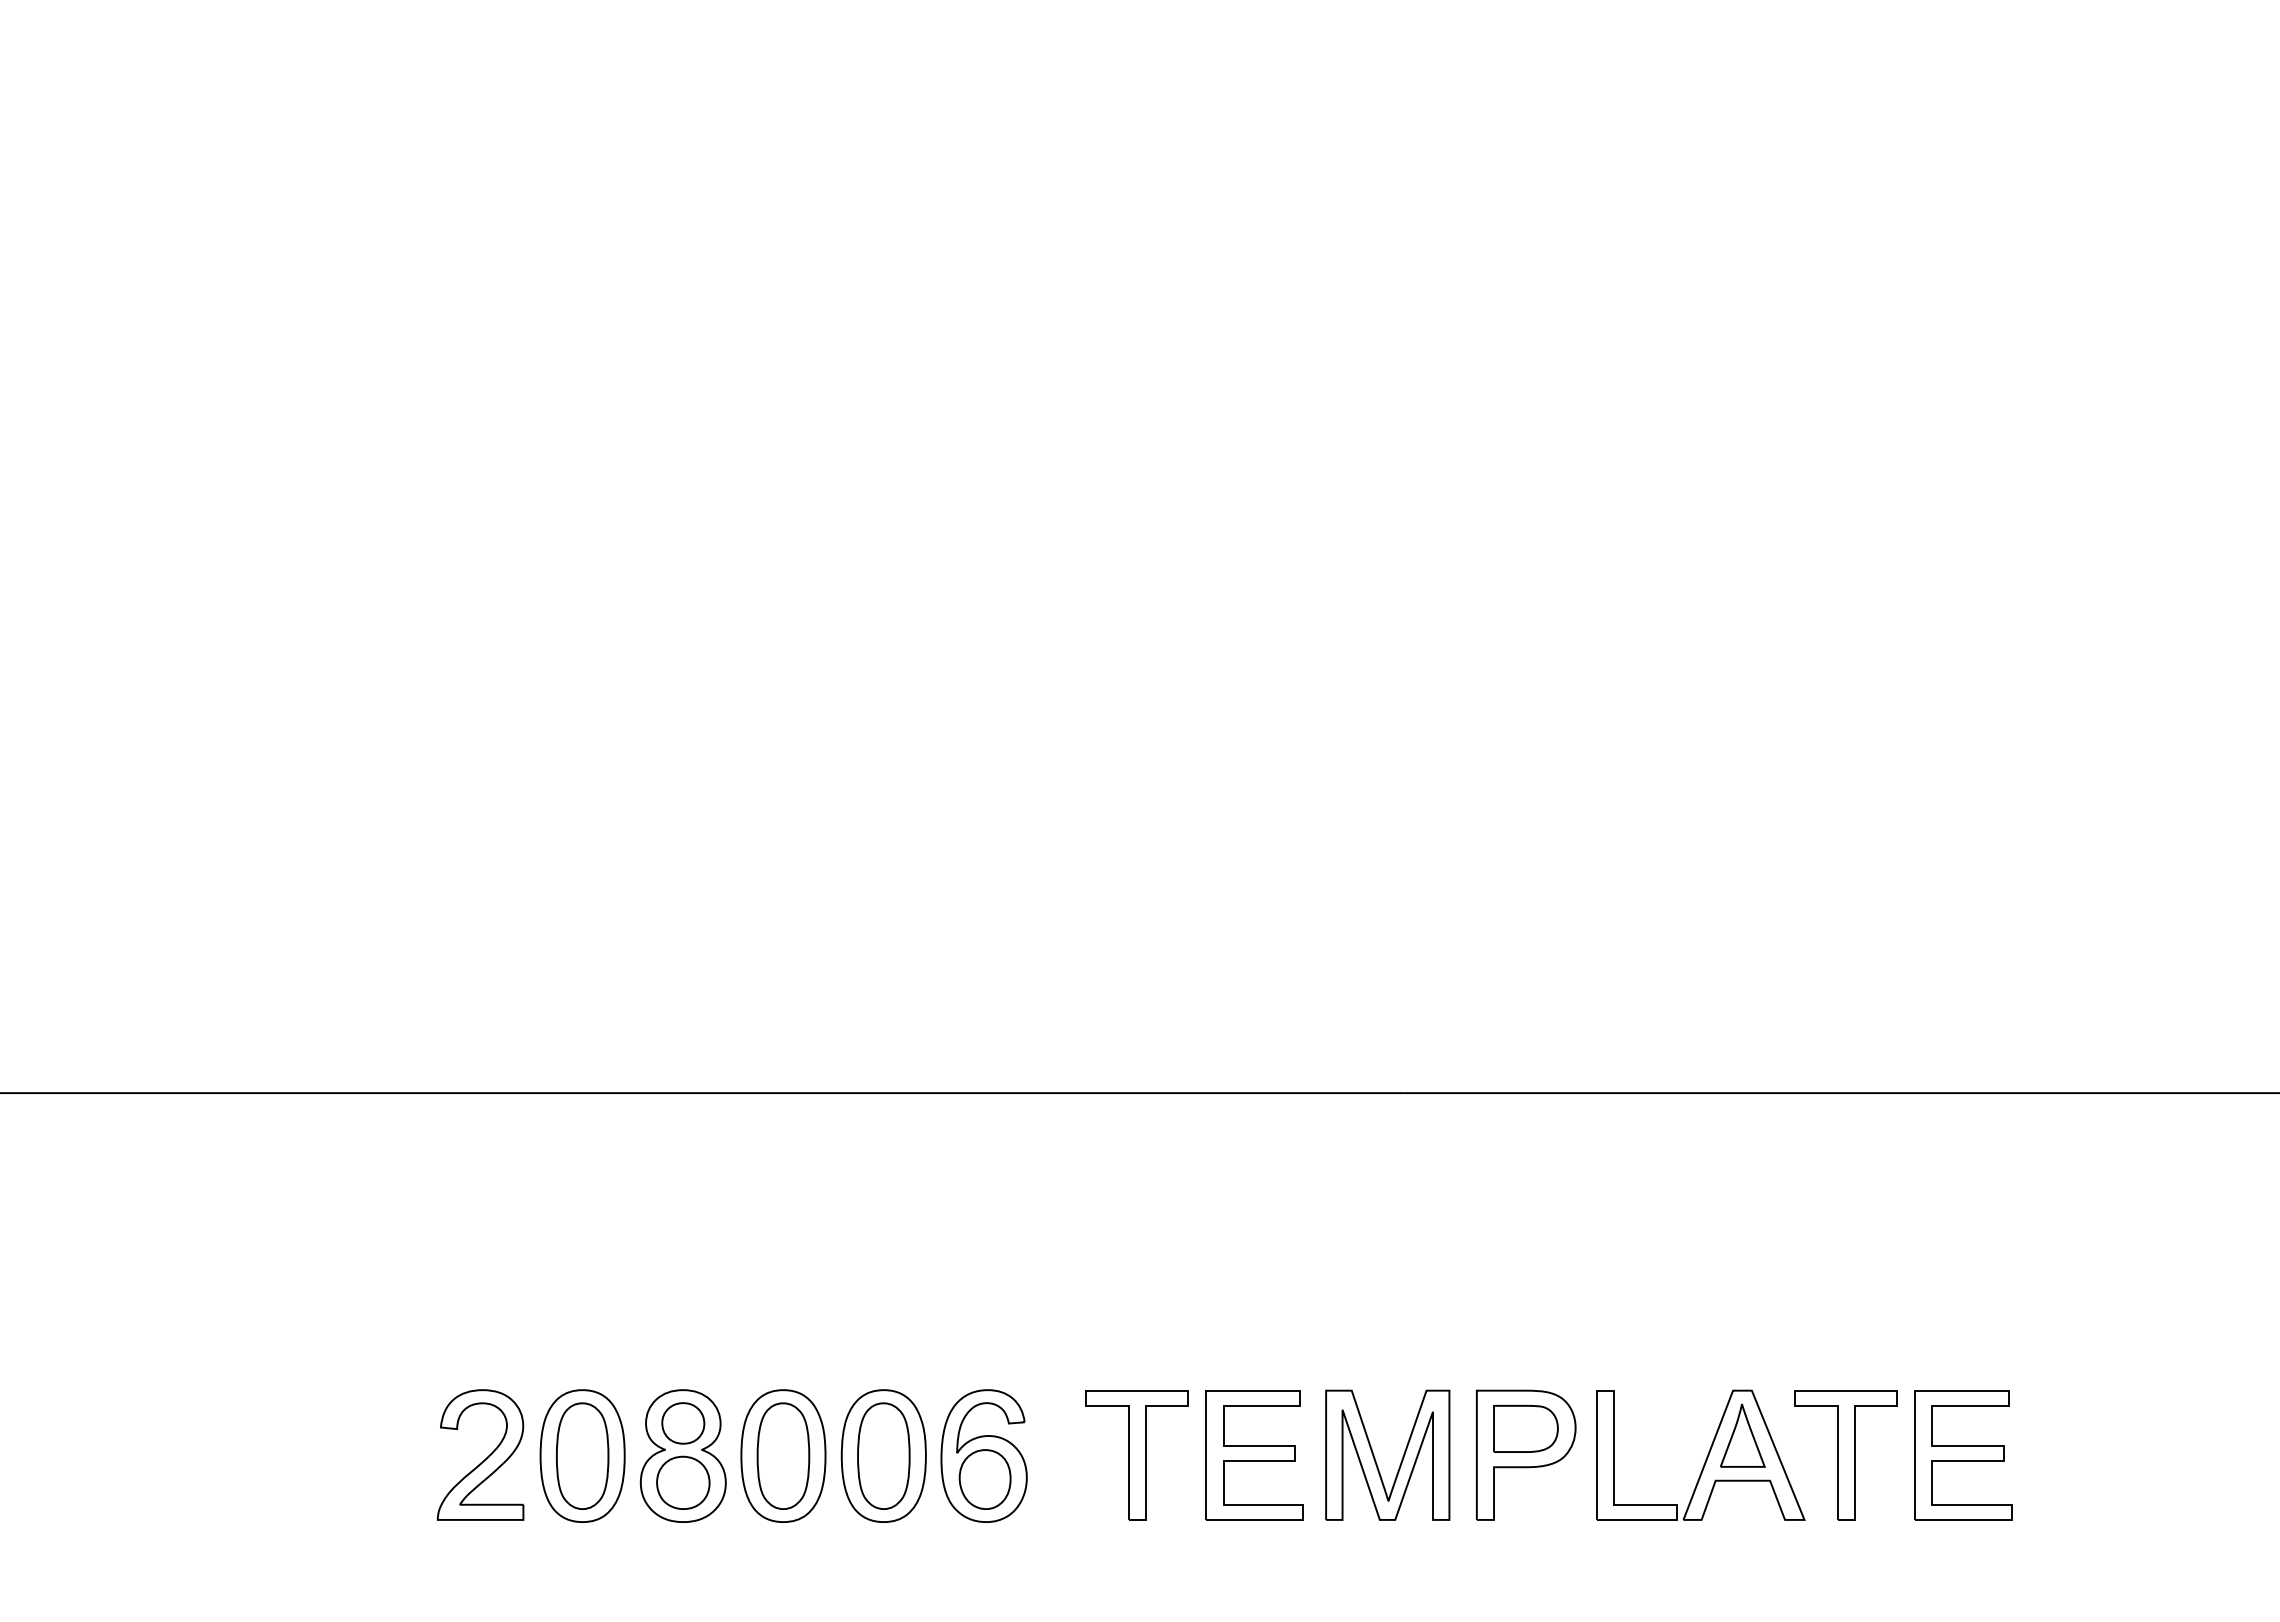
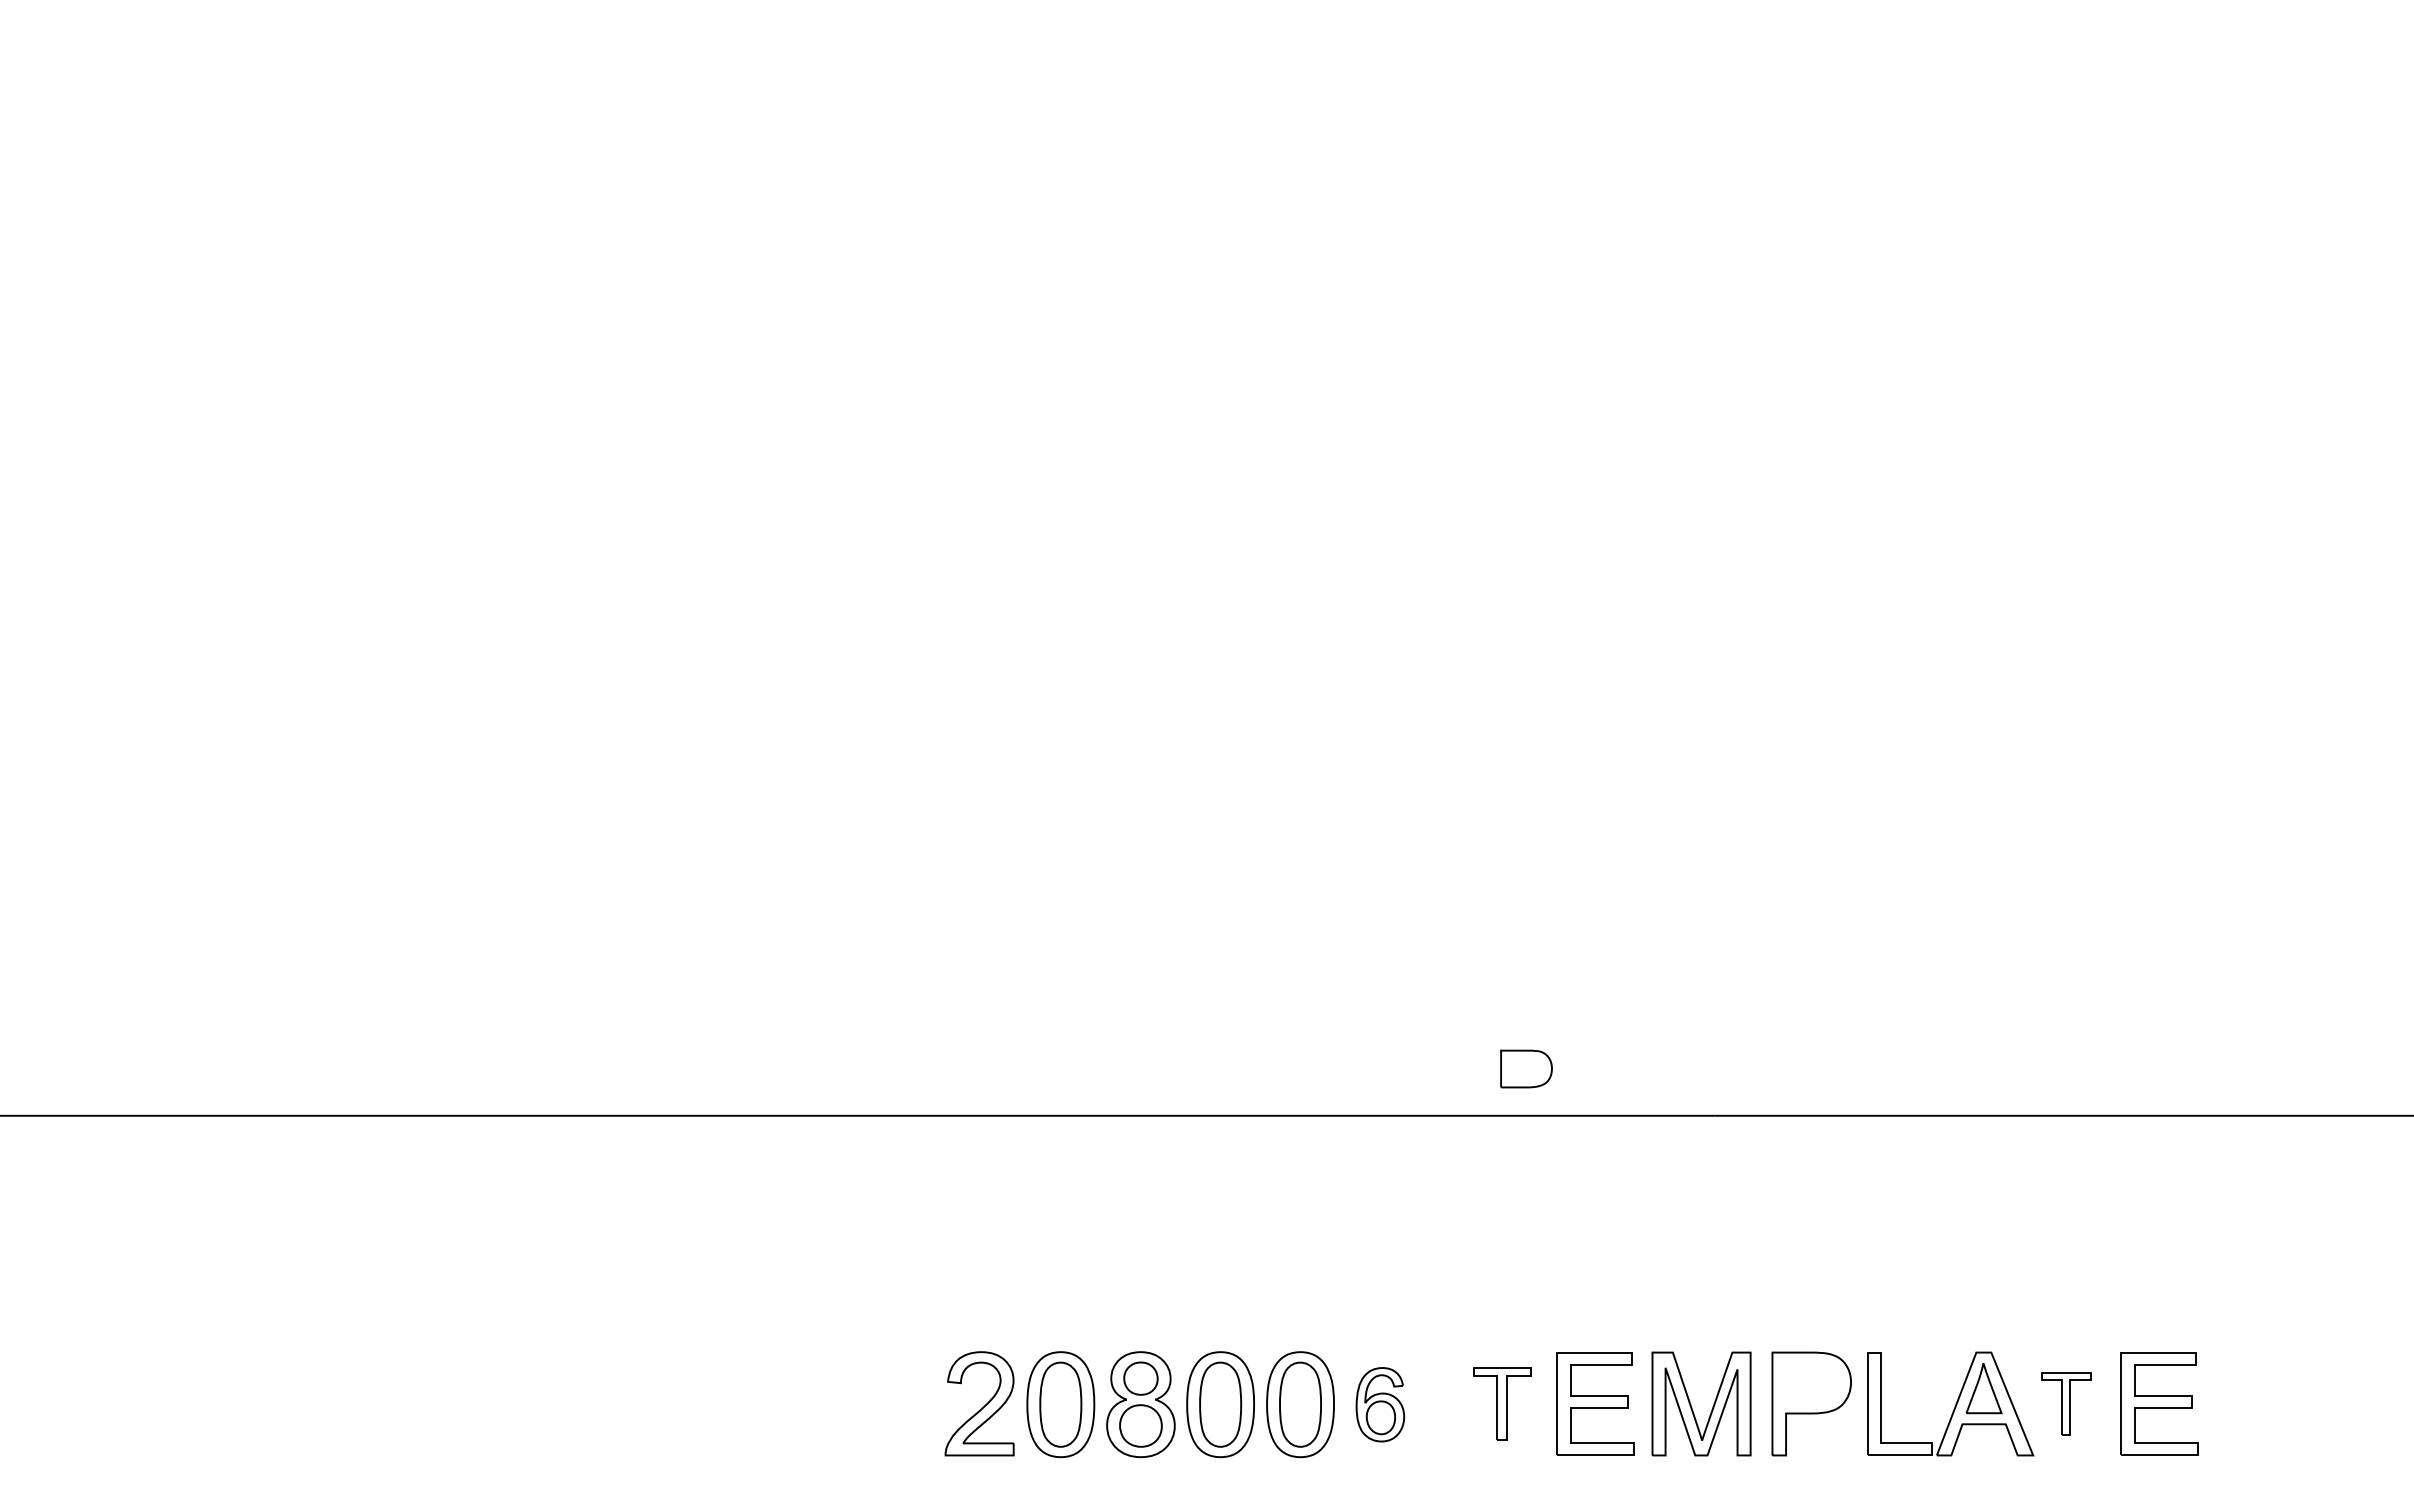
part: (1525, 1428) -> (1526, 1068), moved
part: (1136, 1454) -> (1501, 1403), size x0.7
part: (1846, 1454) -> (2066, 1403), size x0.6
part: (984, 1455) -> (1380, 1404), size x0.7

